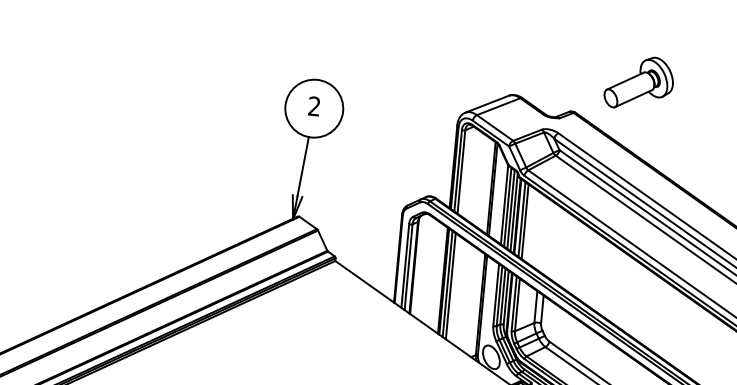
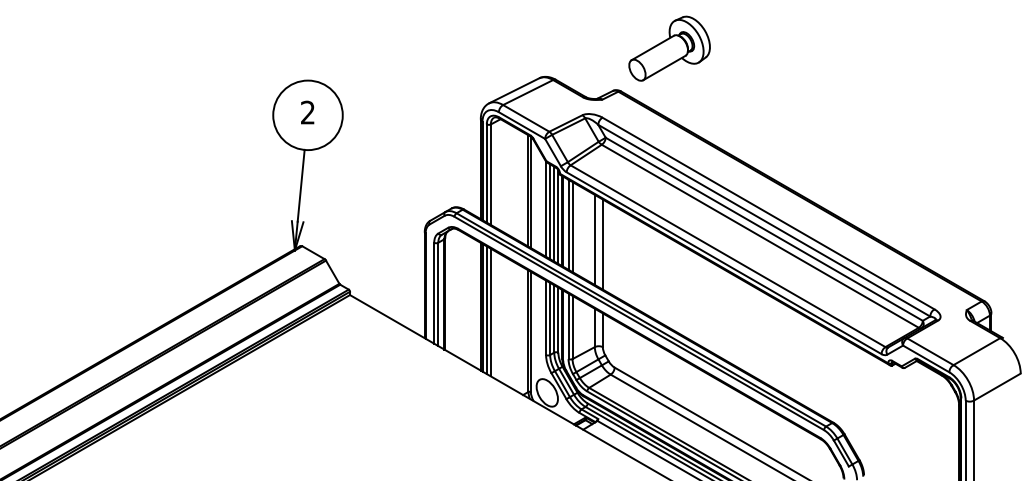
part: (639, 82) -> (669, 48), moved
line: (542, 233) -> (594, 239), added
line: (548, 238) -> (602, 244), added

